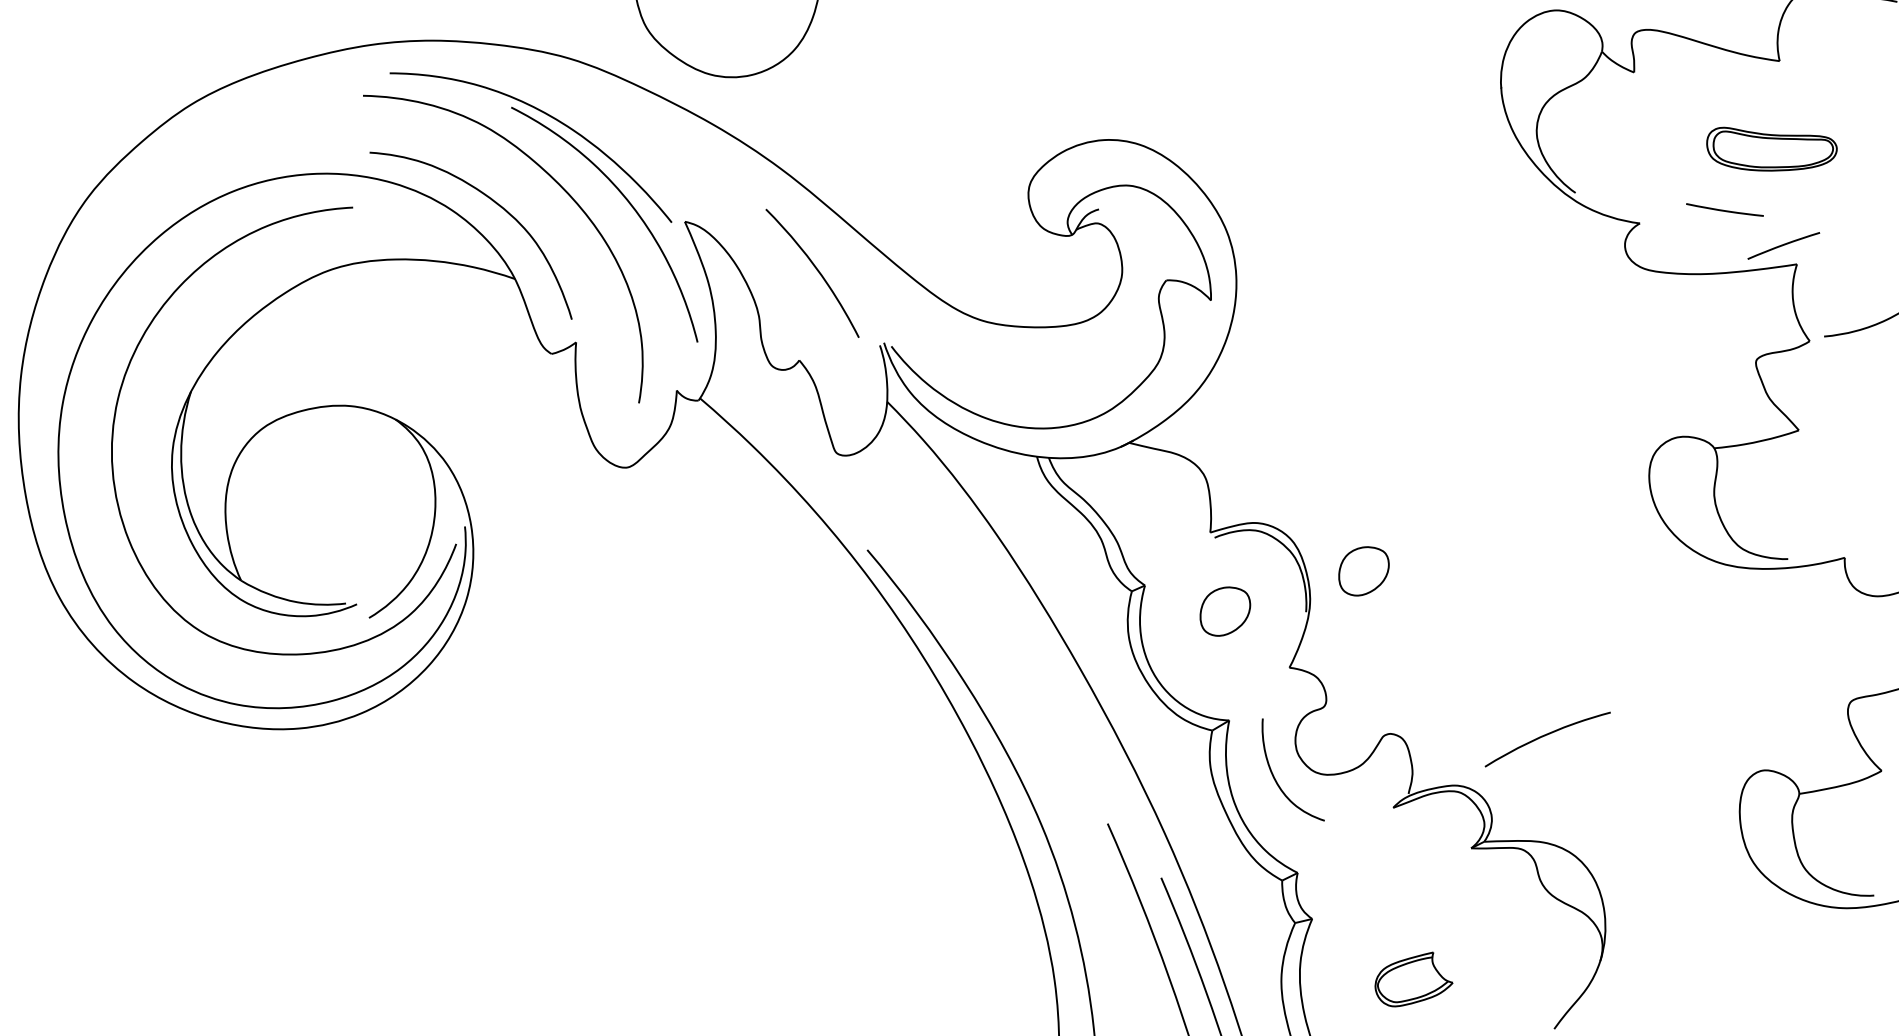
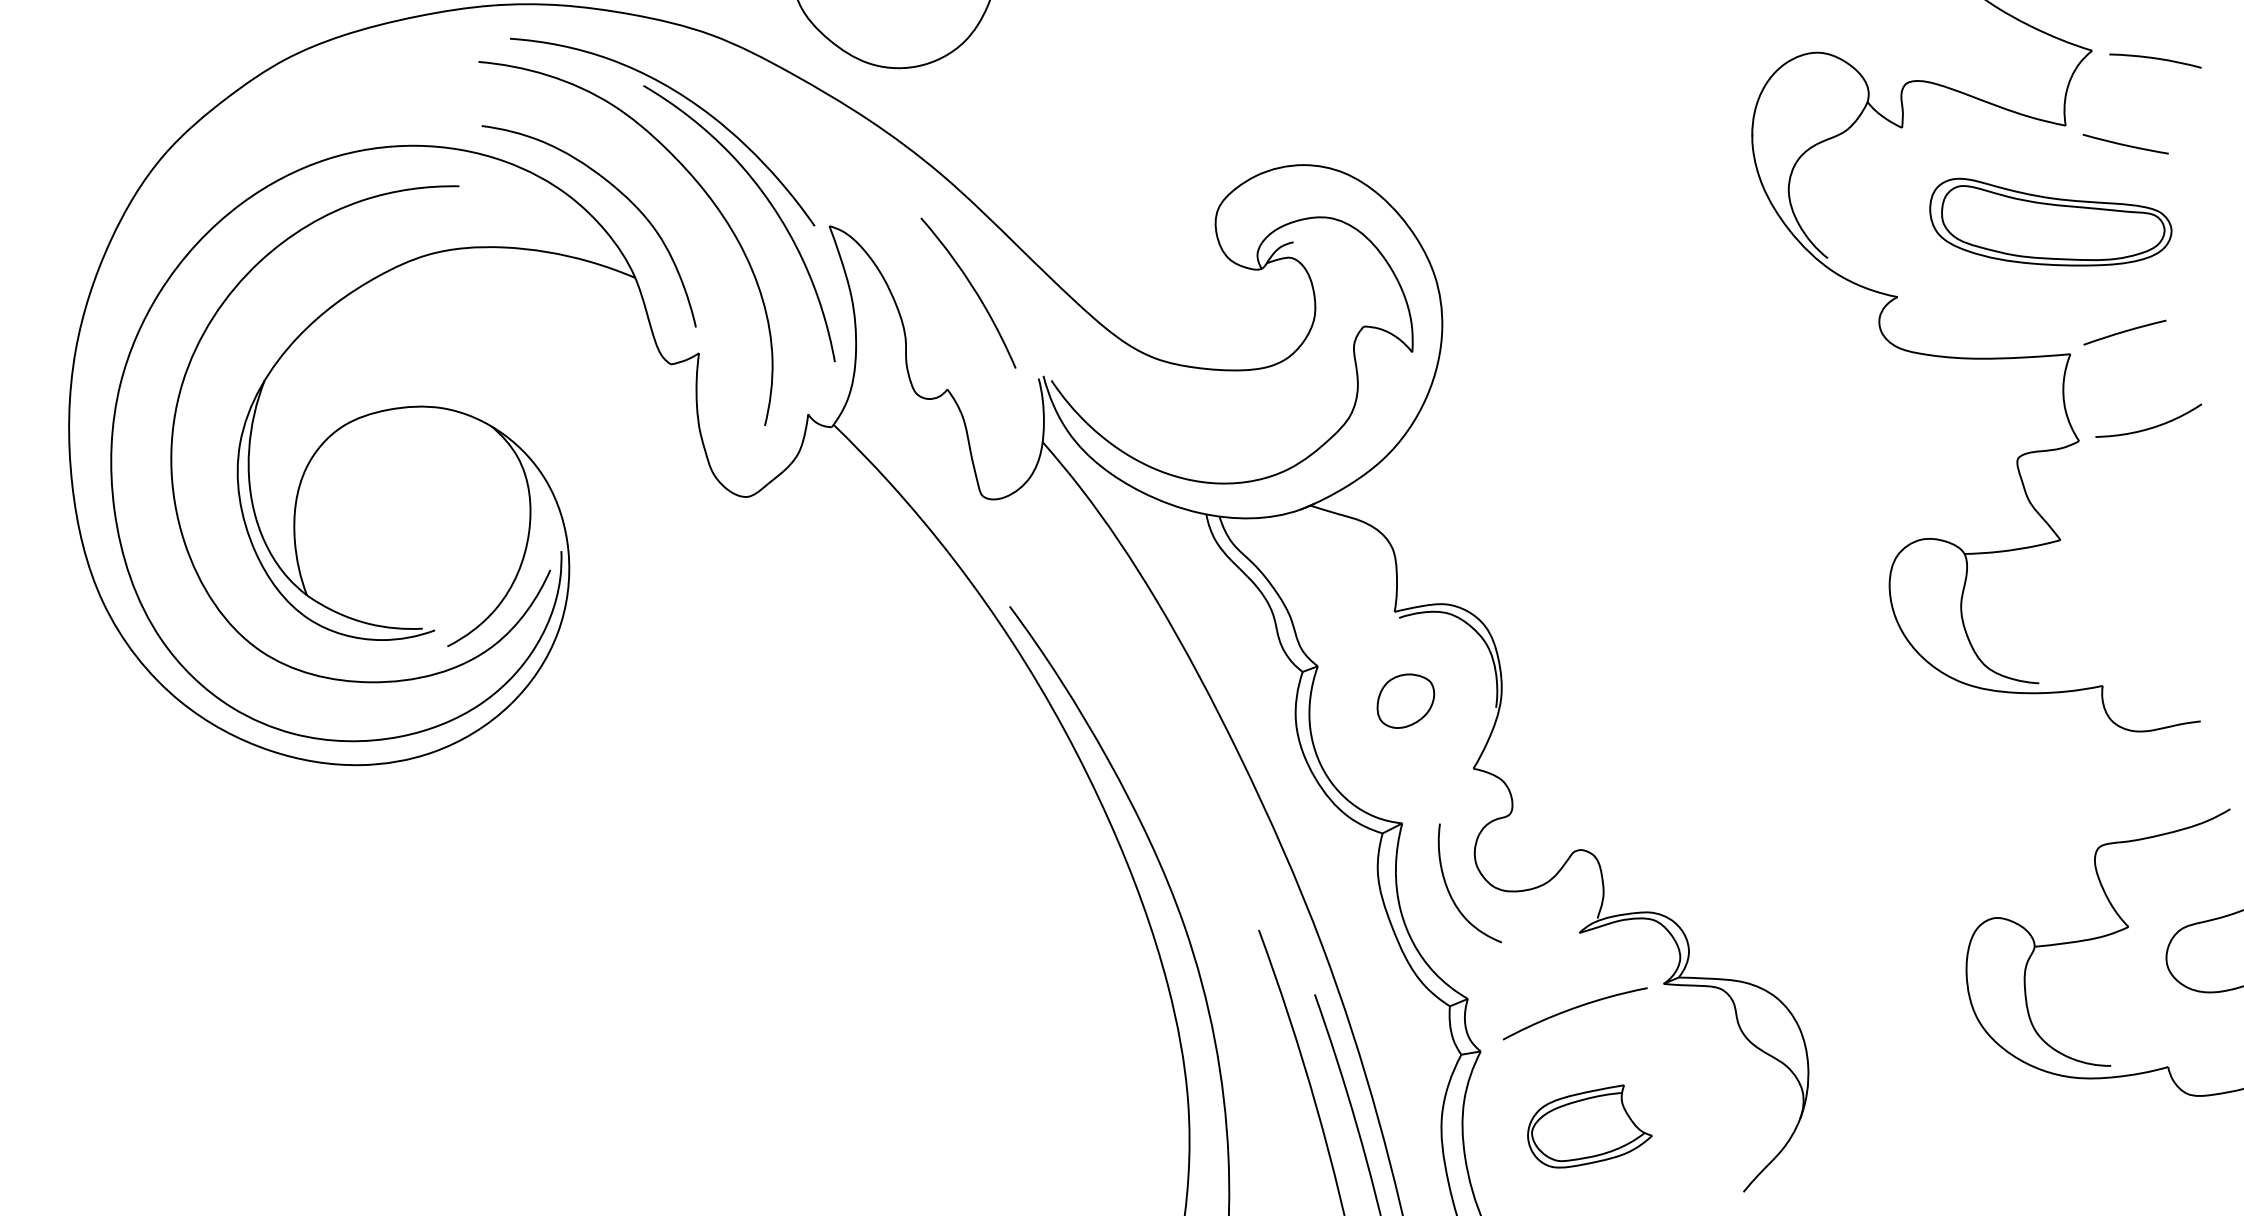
part: (1771, 147) -> (2050, 221), size x1.67
curve: (1724, 210) -> (2125, 144), moved
curve: (1783, 245) -> (2124, 332), moved
part: (1363, 570) -> (1563, 665), removed
curve: (1545, 735) -> (1573, 1009), moved
part: (1413, 979) -> (1589, 1126), size x1.43

